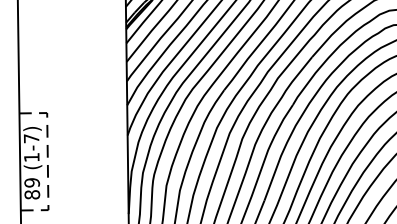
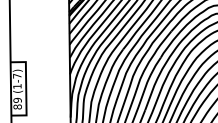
line: (48, 161) -> (26, 88), dashed -> solid

